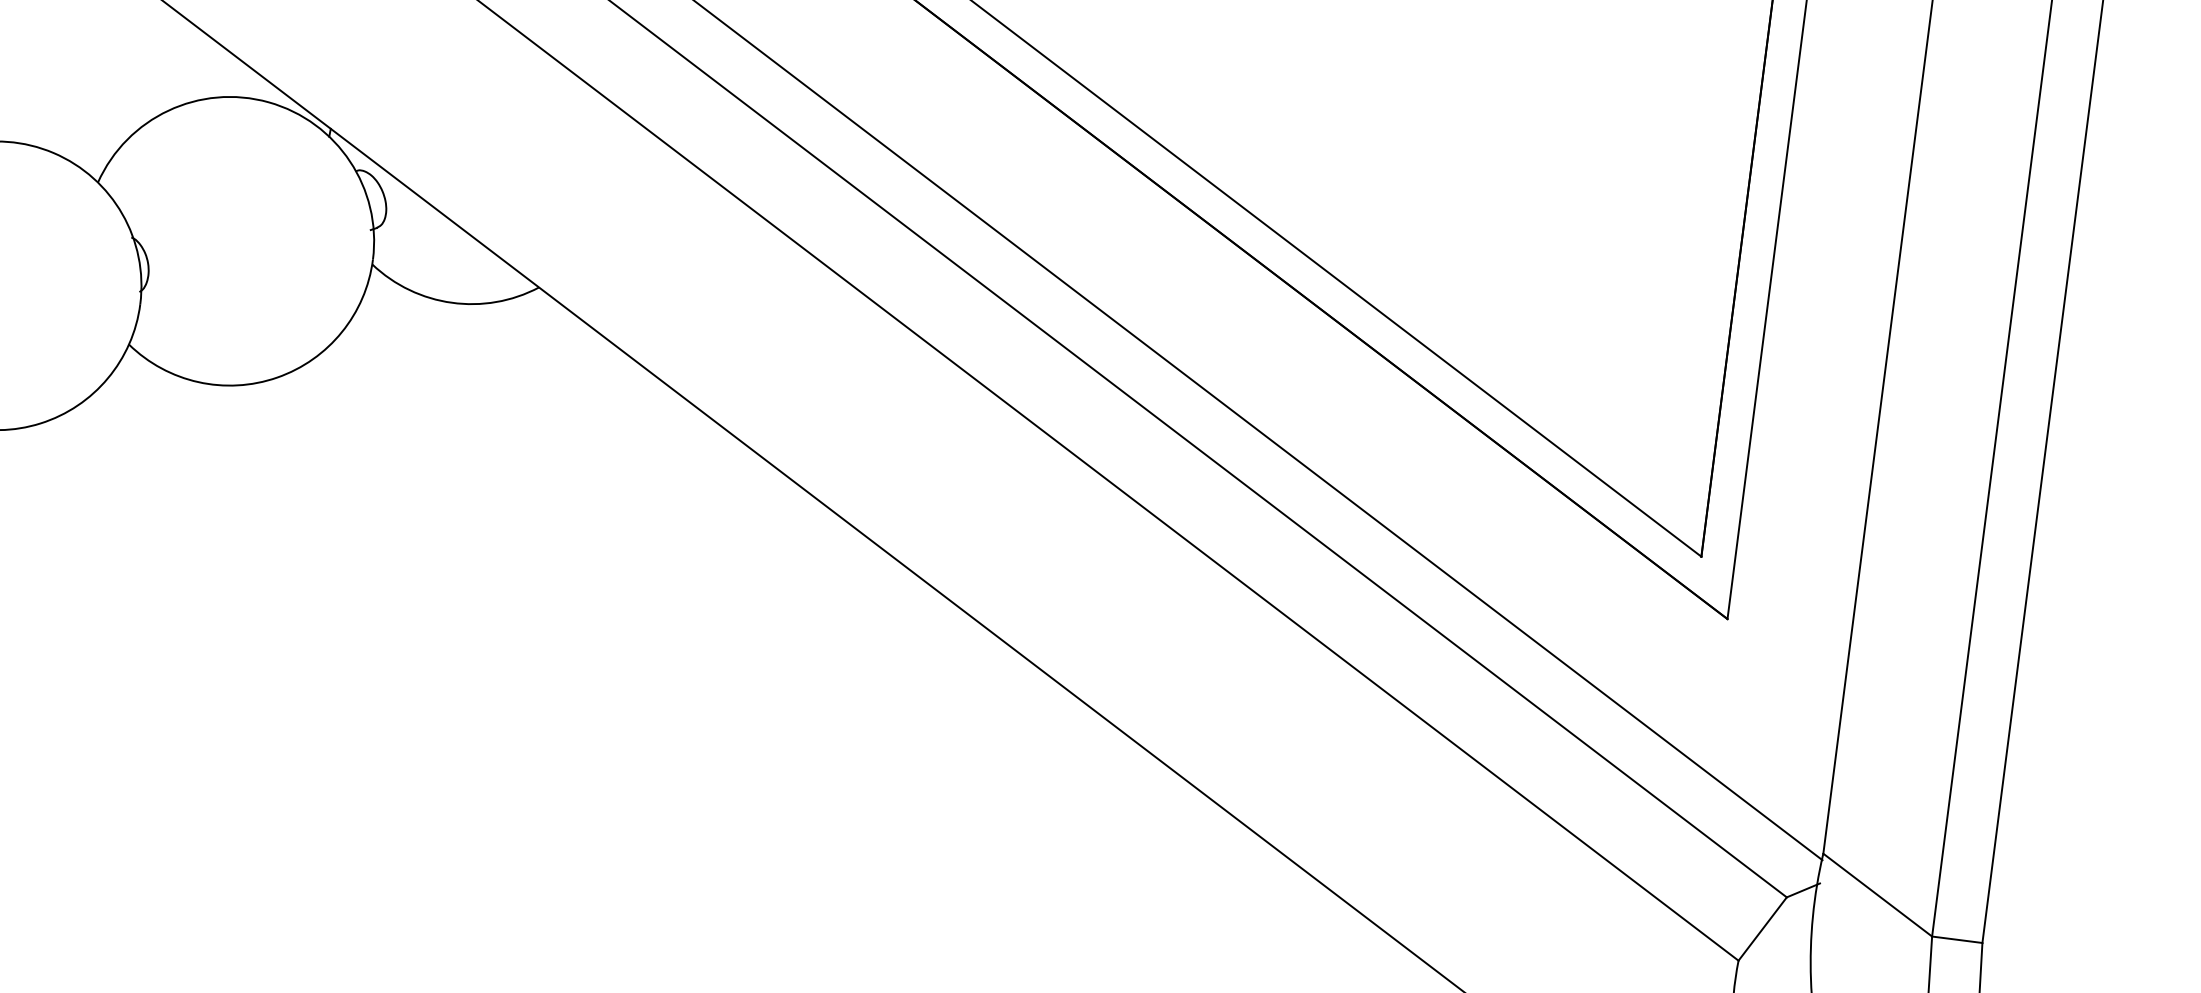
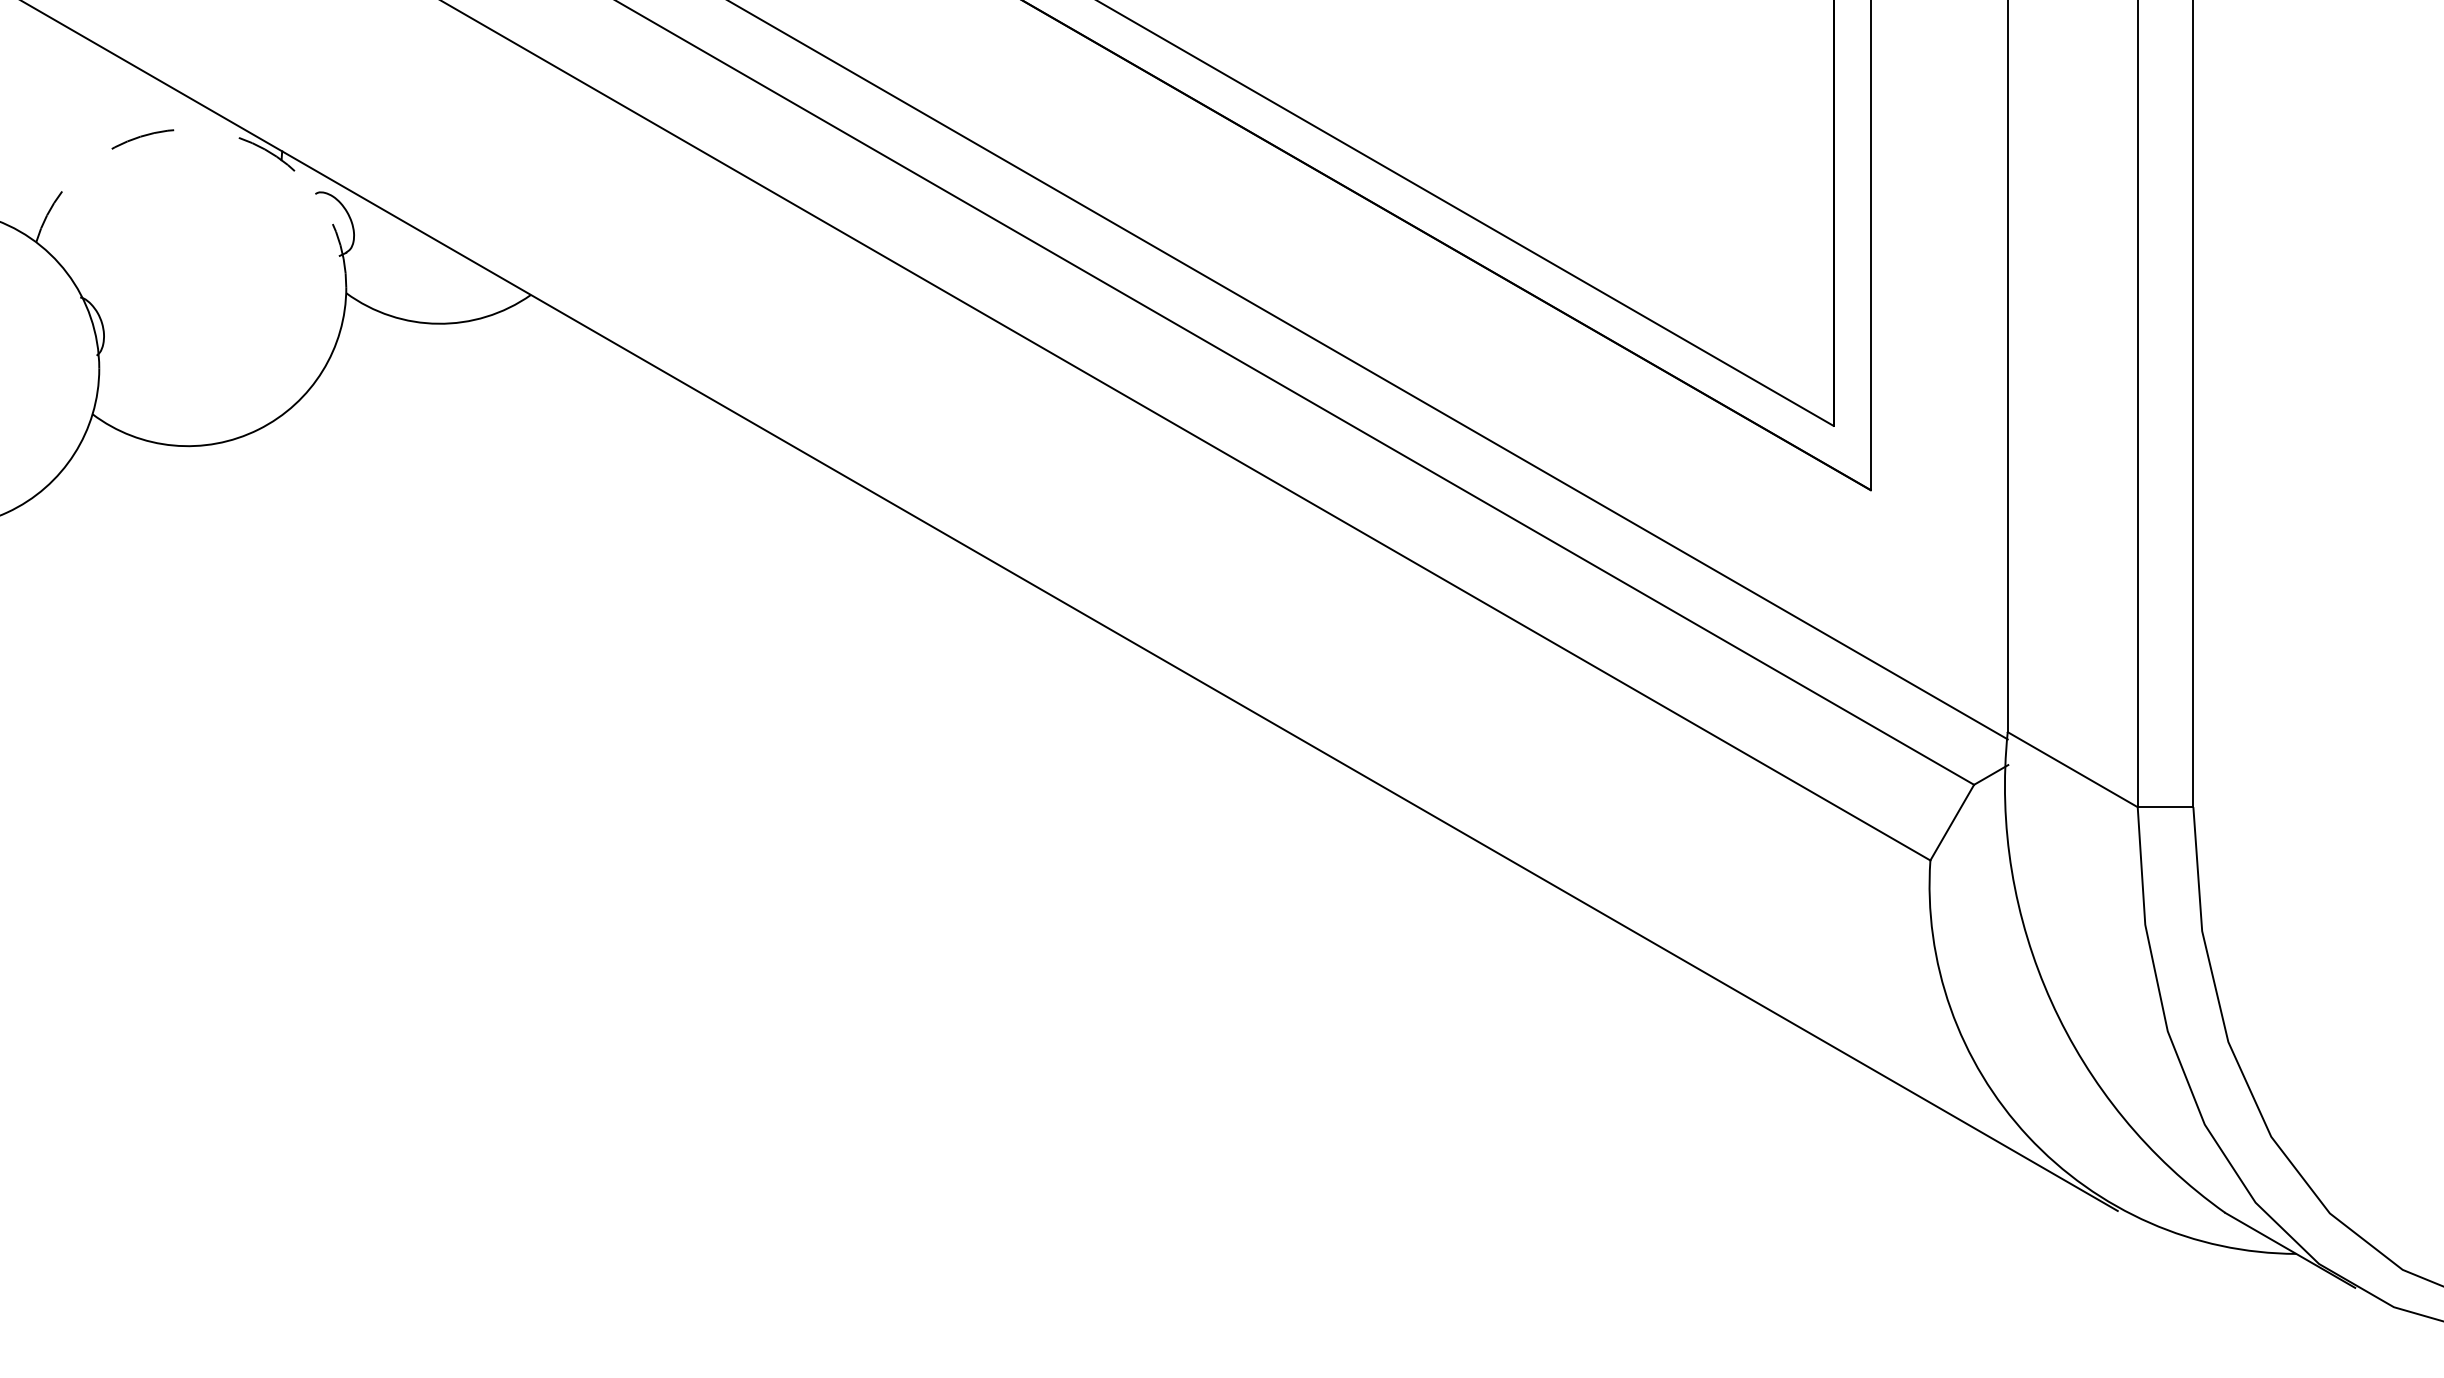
arc: (268, 102) -> (210, 131), solid -> dashed

